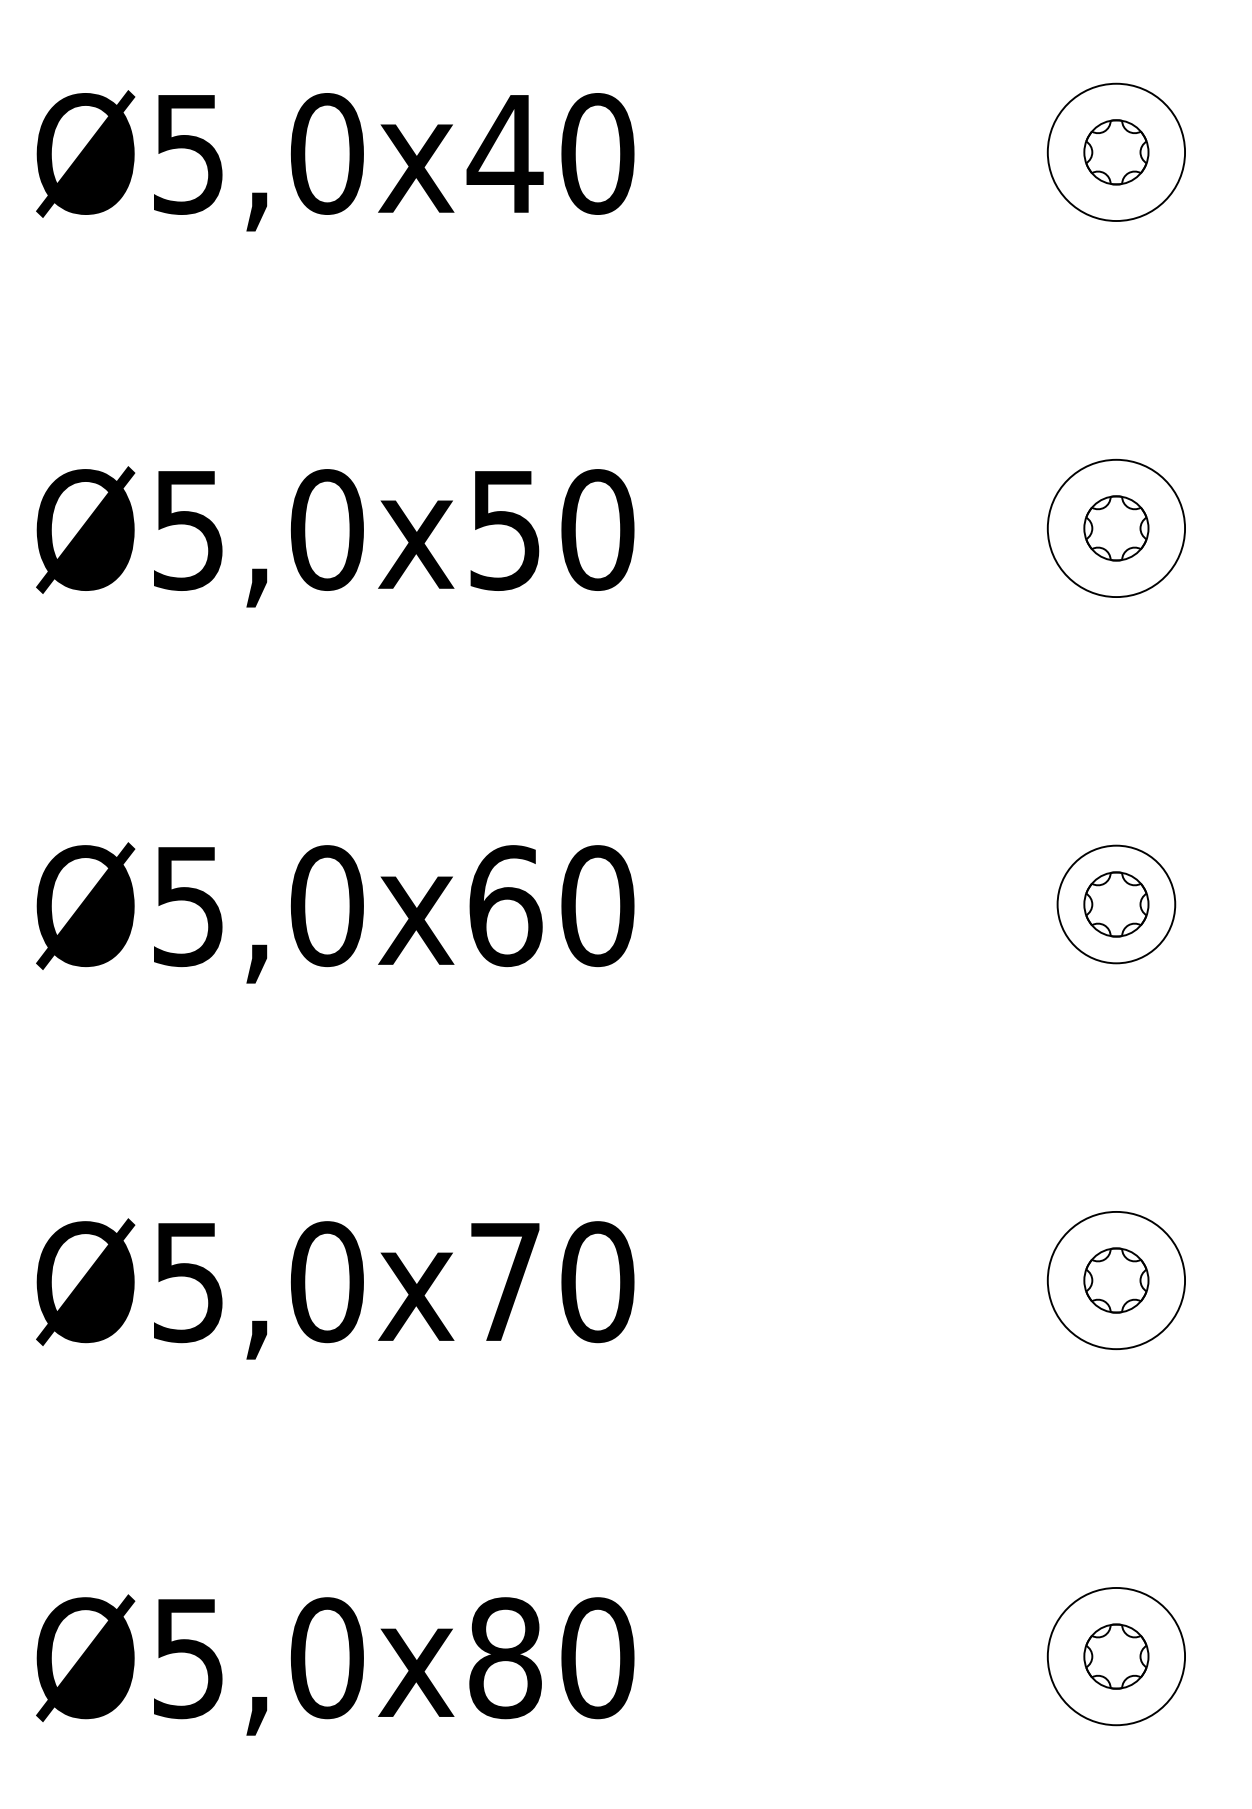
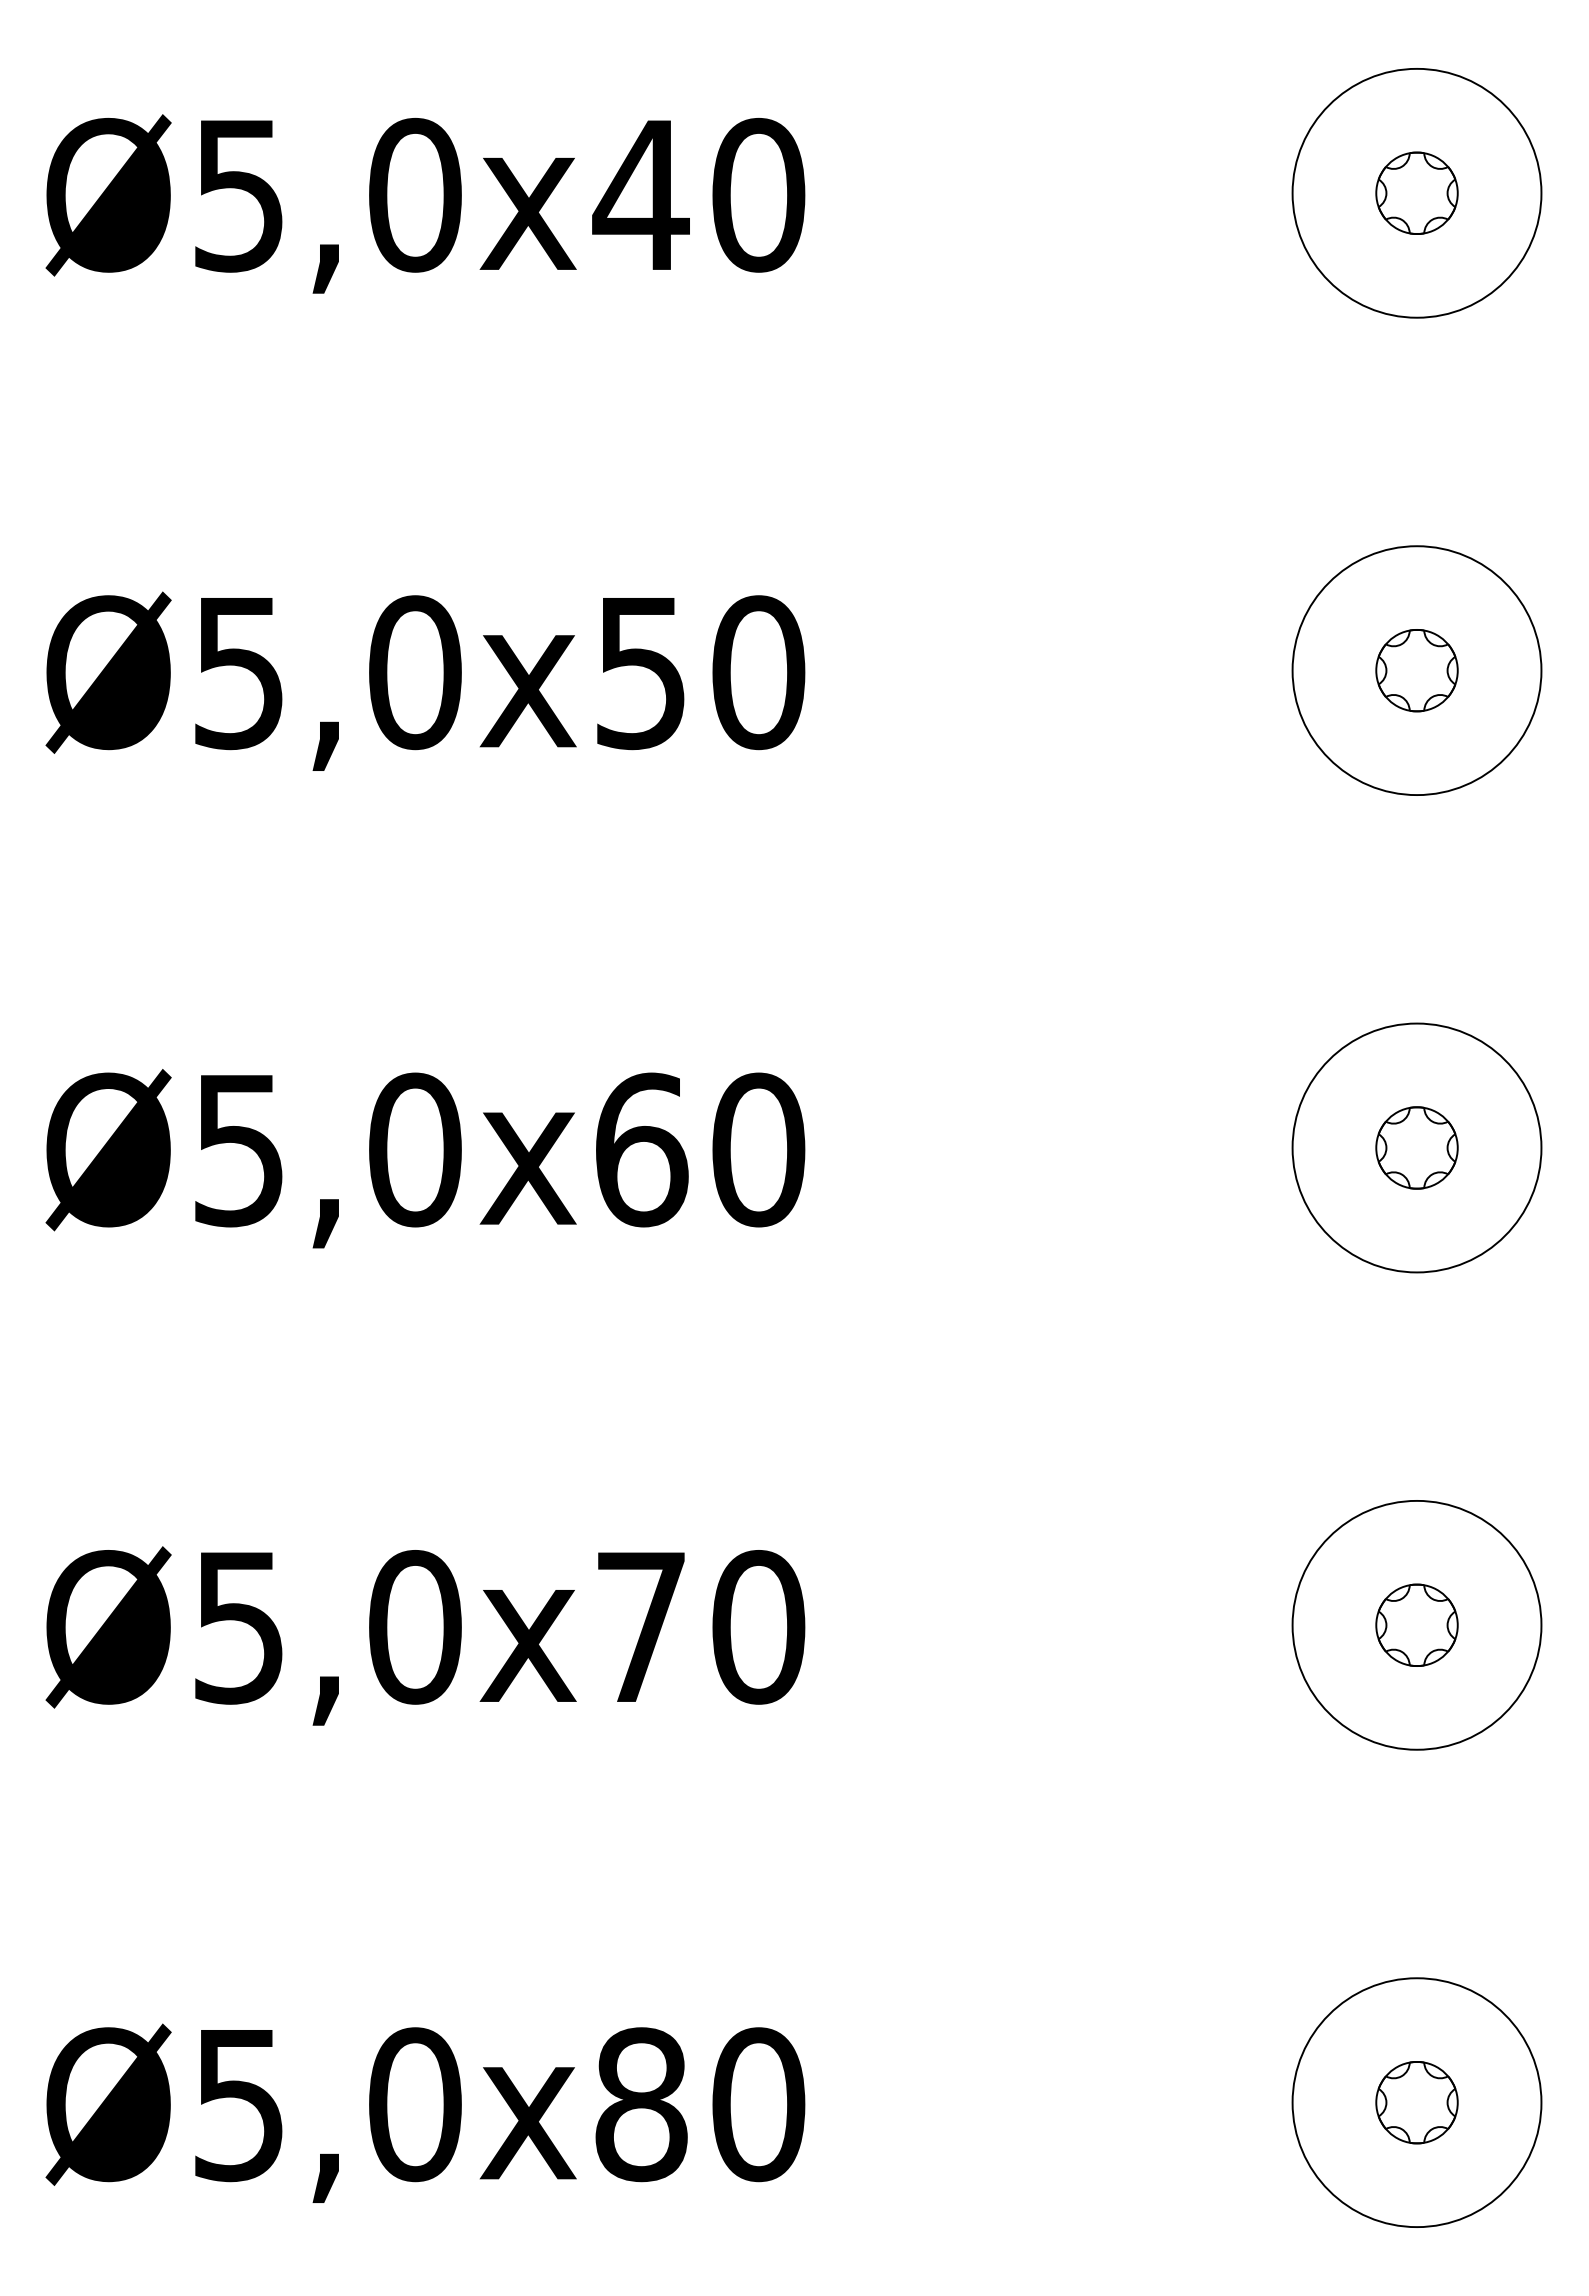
circle: (1116, 151) -> (1416, 192), size x1.43
circle: (1116, 528) -> (1416, 670), size x1.43
circle: (1116, 904) -> (1416, 1147), size x1.67
circle: (1116, 1279) -> (1416, 1624), size x1.43
circle: (1116, 1656) -> (1416, 2102), size x1.43

